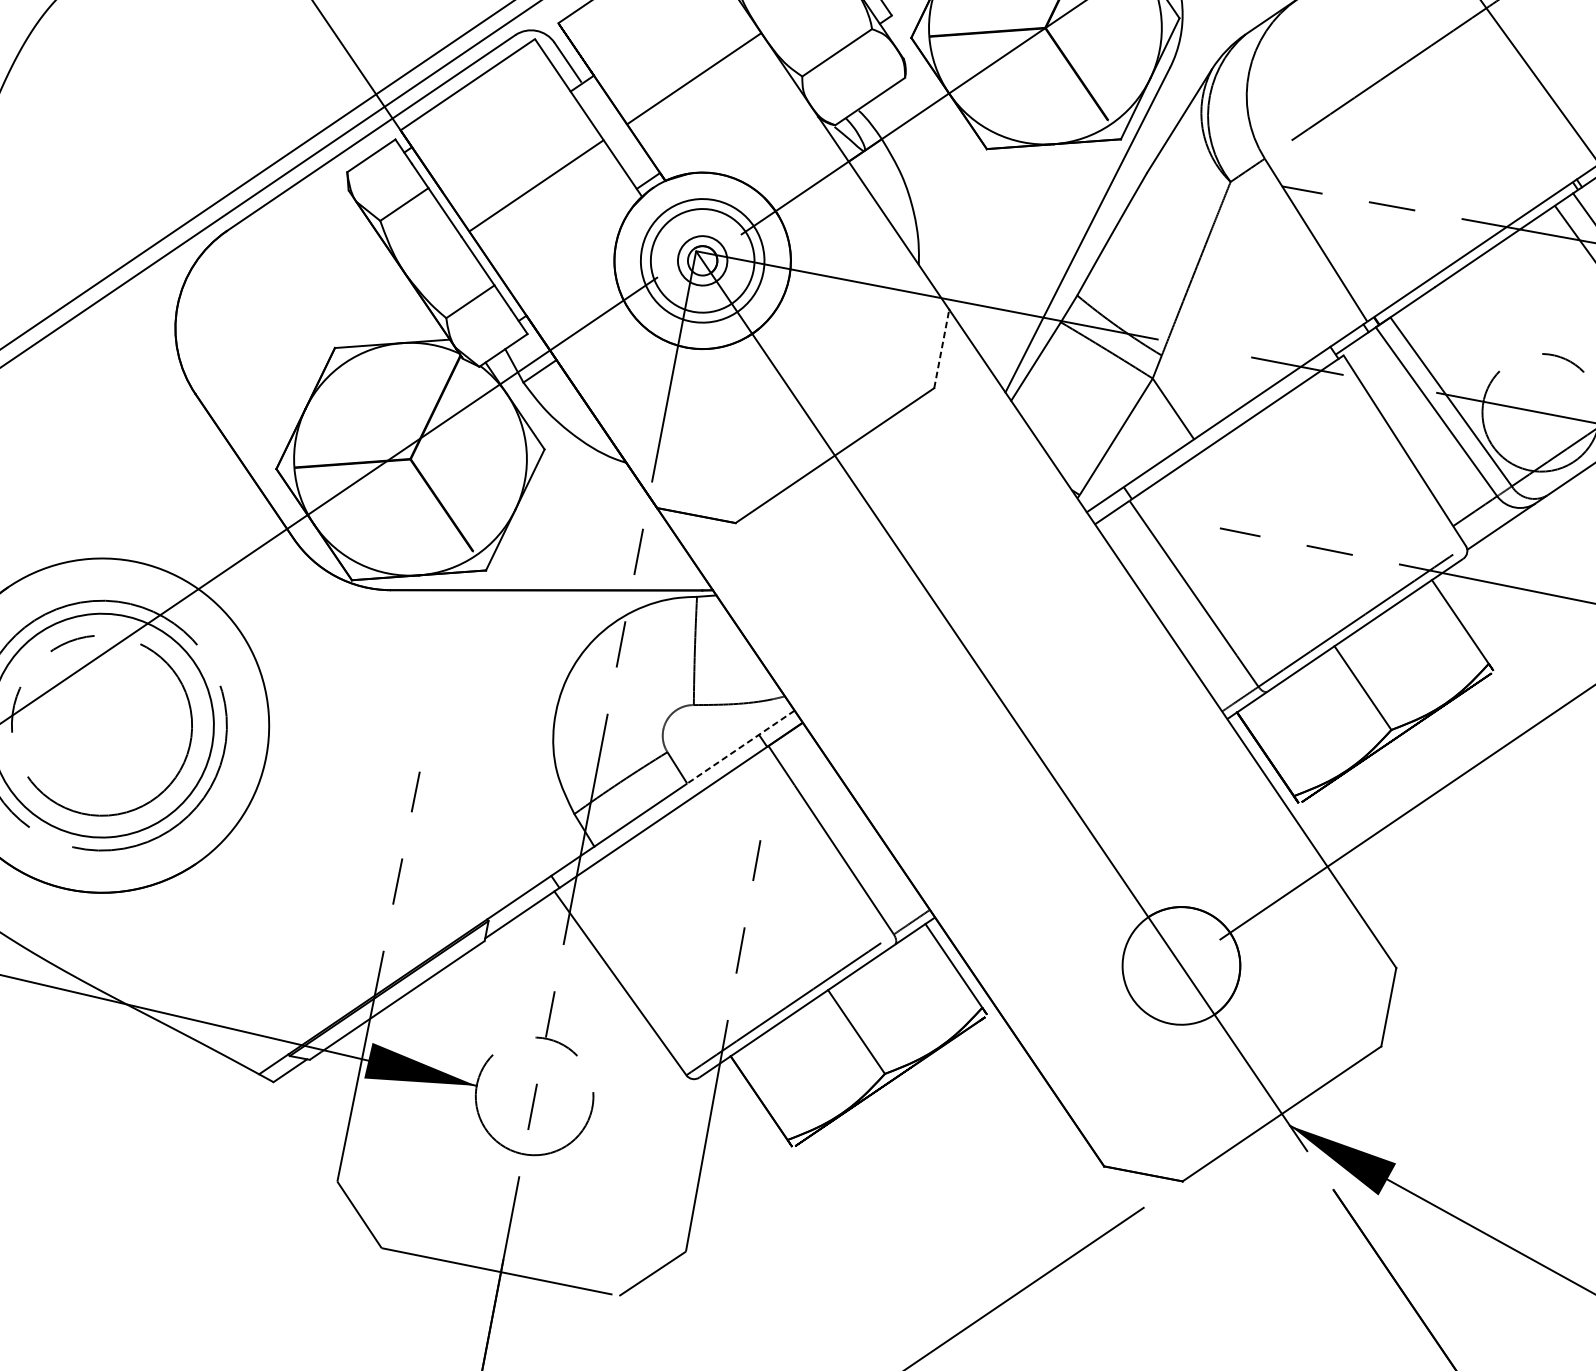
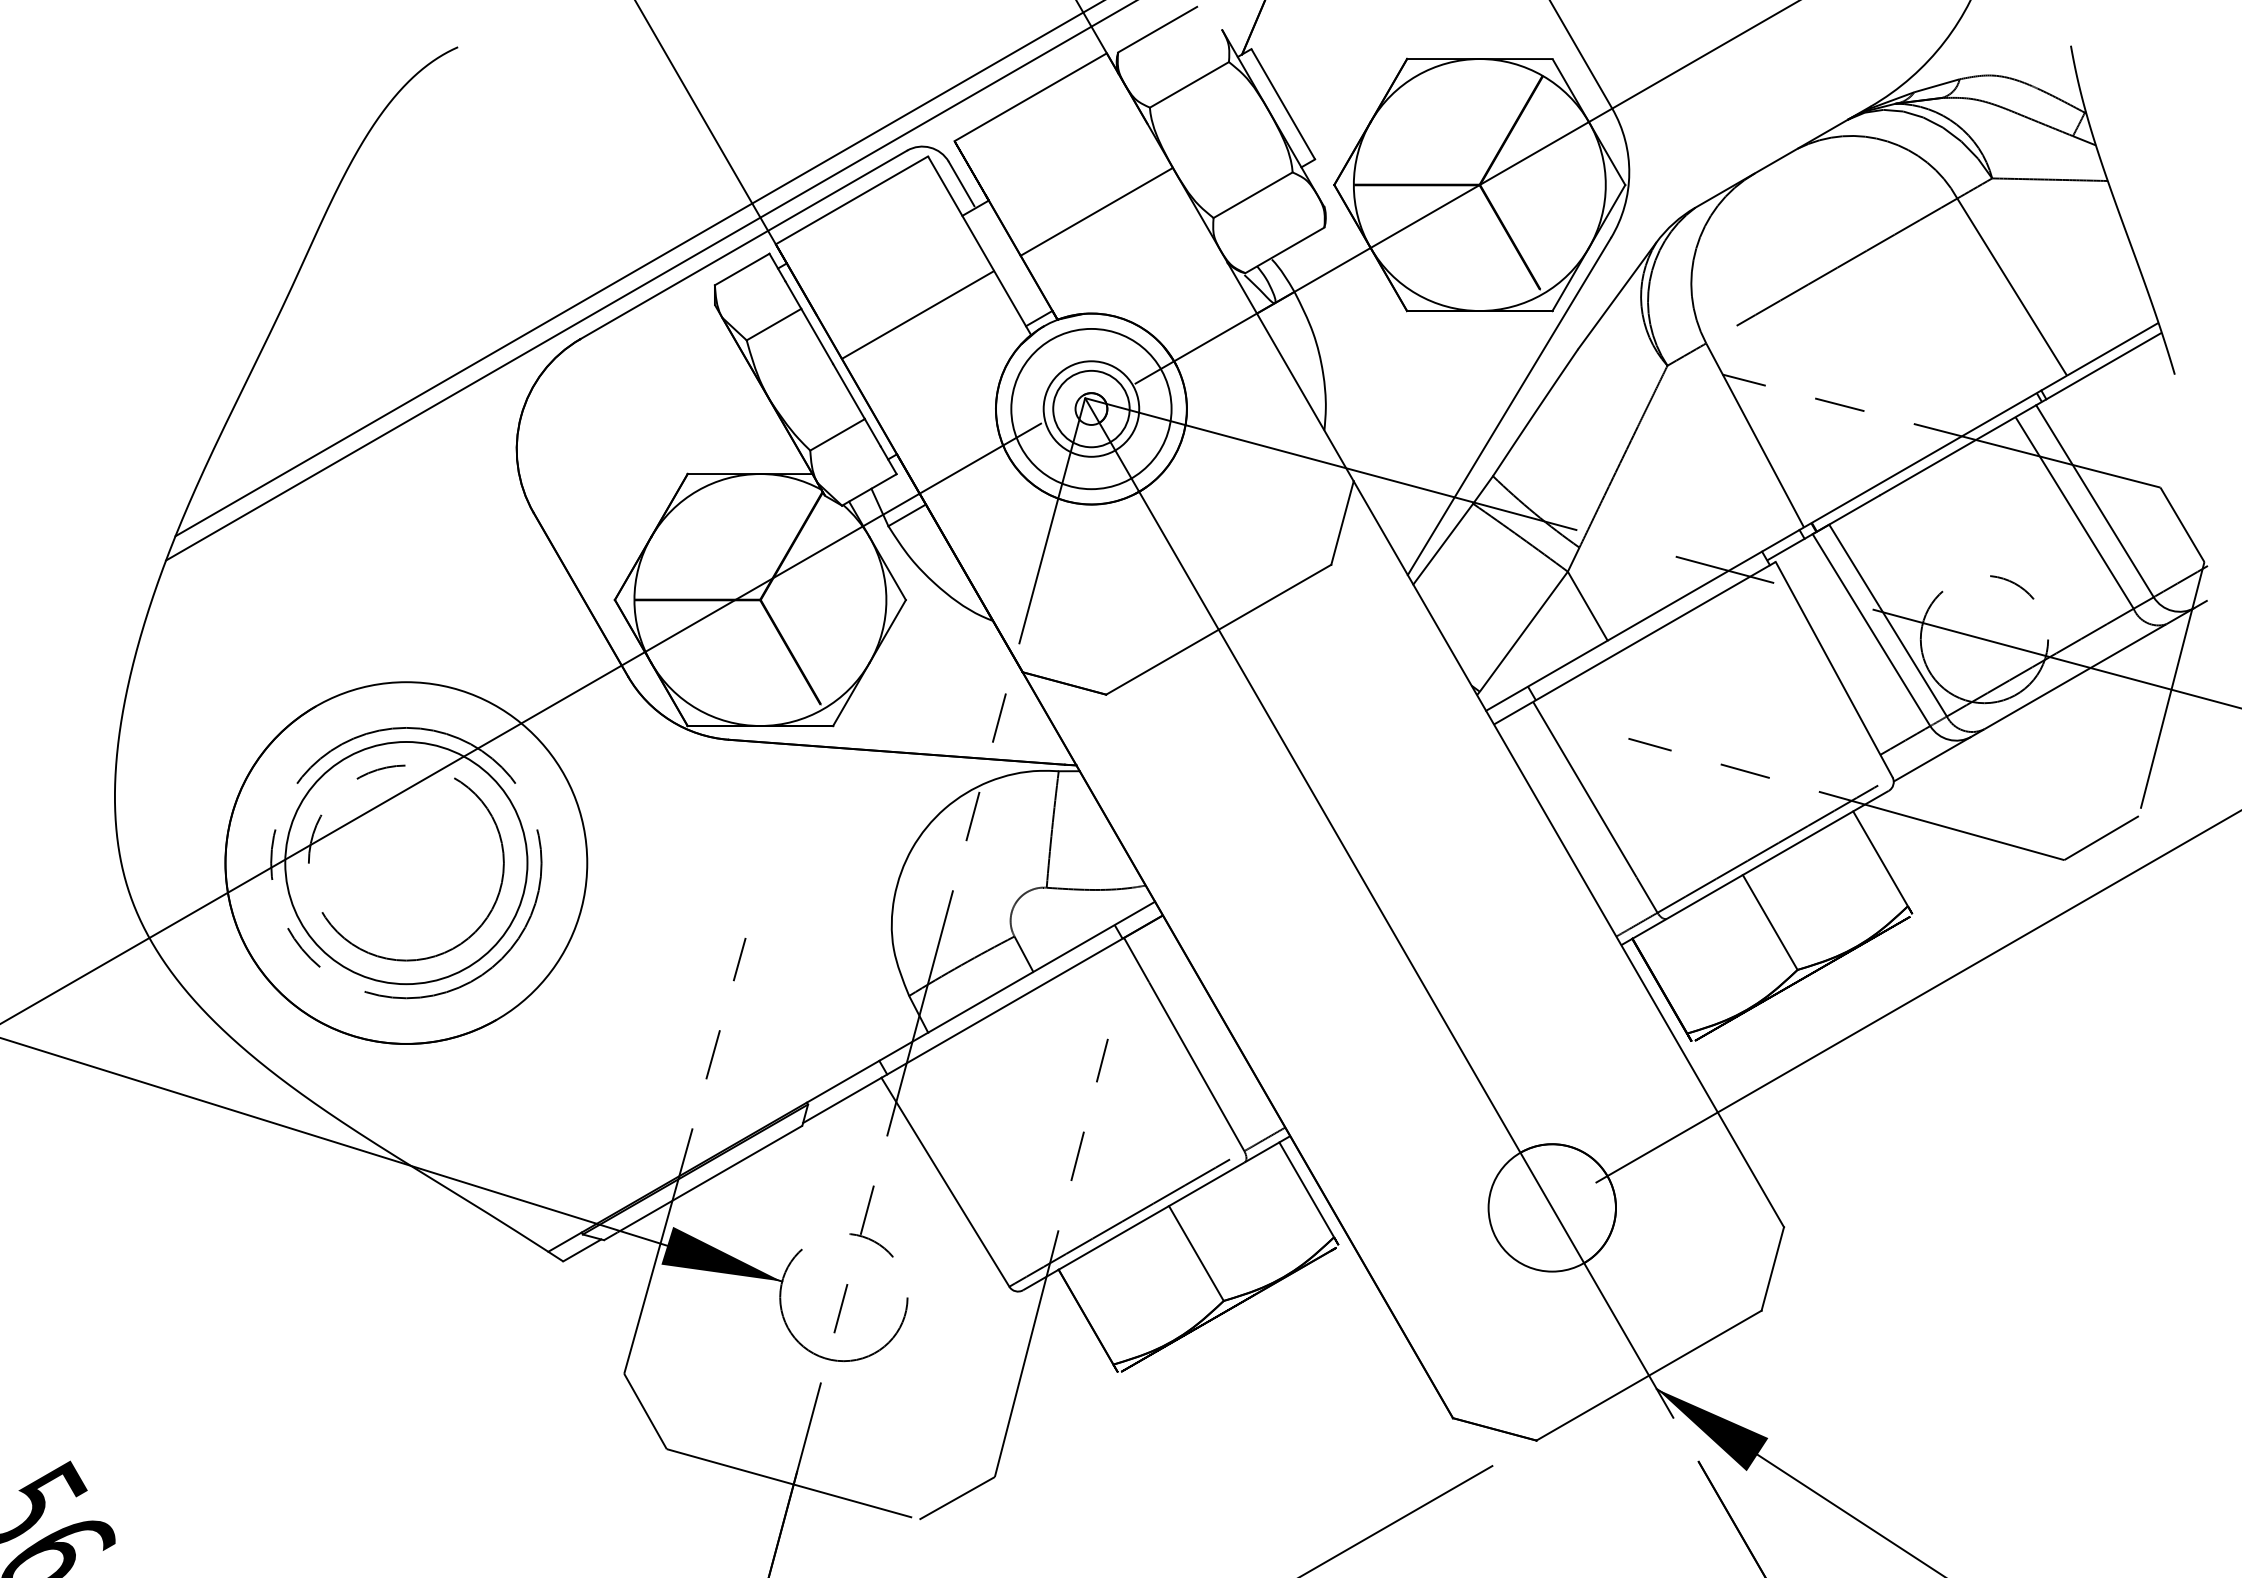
circle: (702, 260) -> (1091, 408), size x0.71
circle: (702, 260) -> (1091, 408), size x1.43
circle: (702, 260) -> (1091, 408), size x1.43
line: (941, 348) -> (1342, 522), dashed -> solid
line: (740, 747) -> (1093, 937), dashed -> solid

